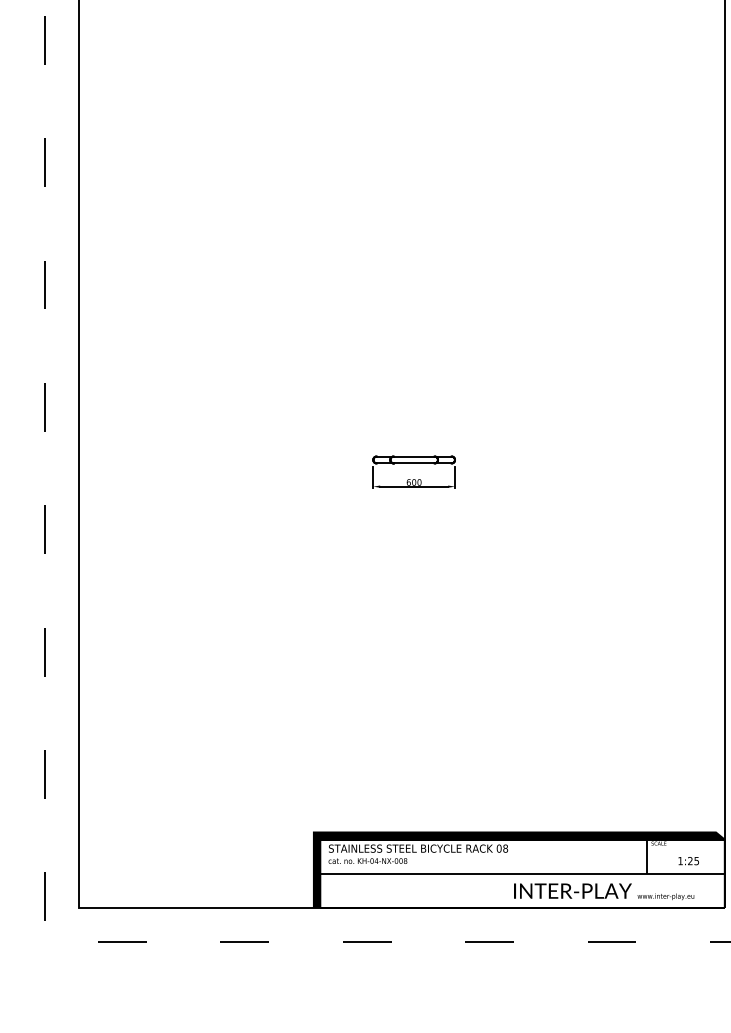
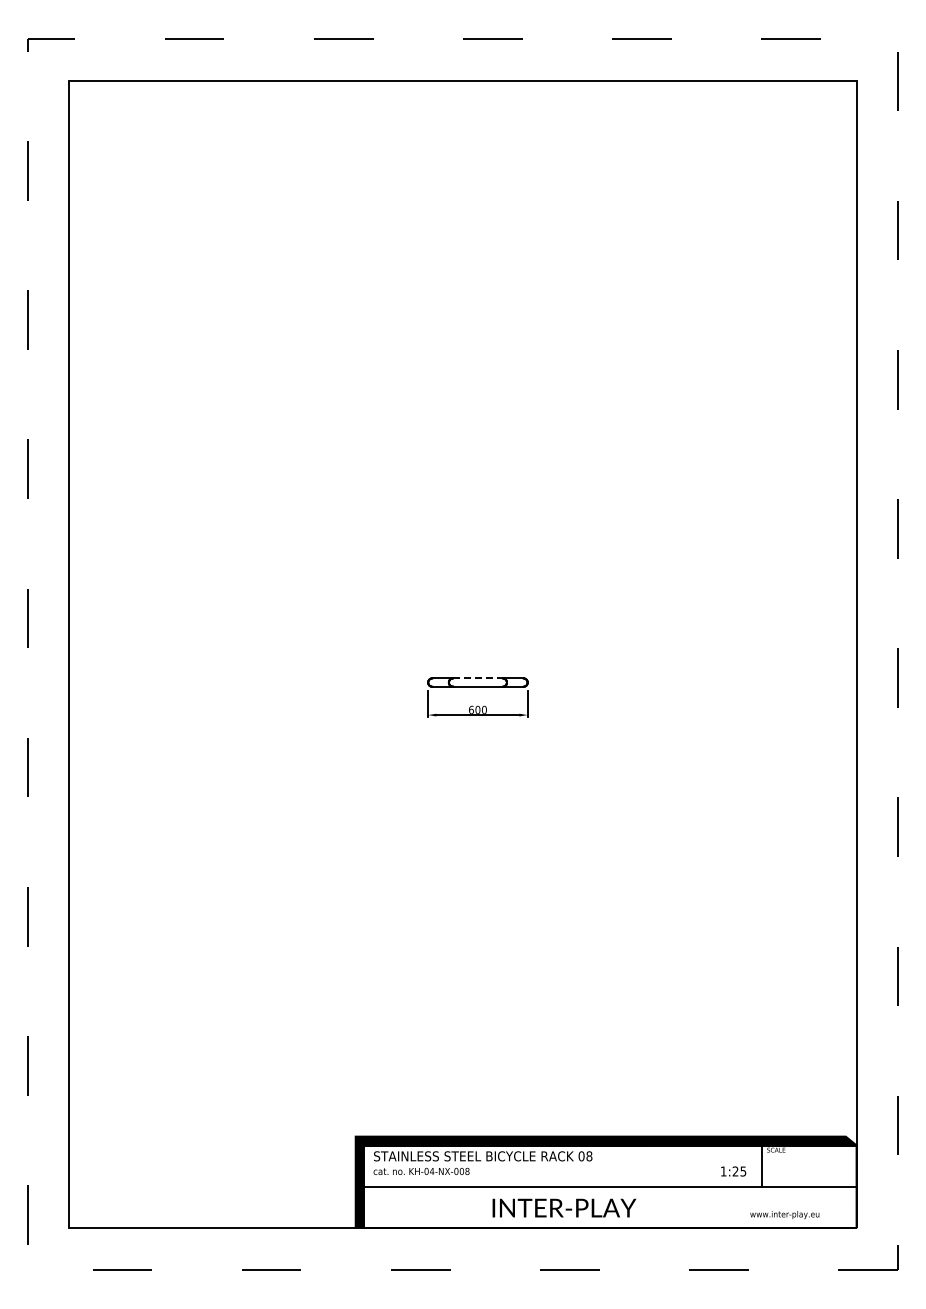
line: (414, 456) -> (478, 678), solid -> dashed
text: (688, 861) -> (733, 1171), moved
text: (572, 890) -> (564, 1207), moved

